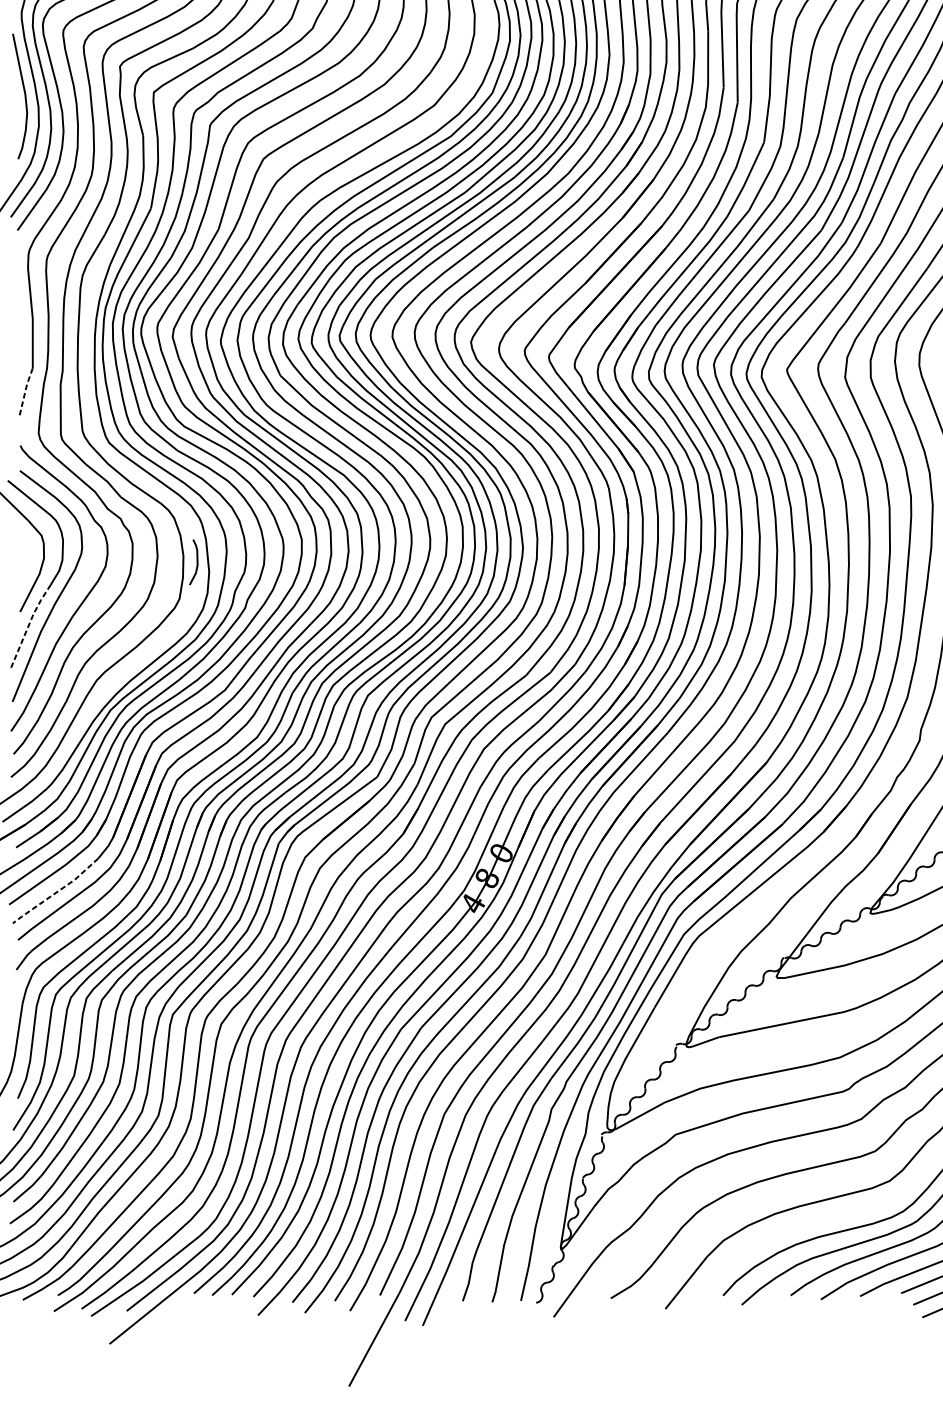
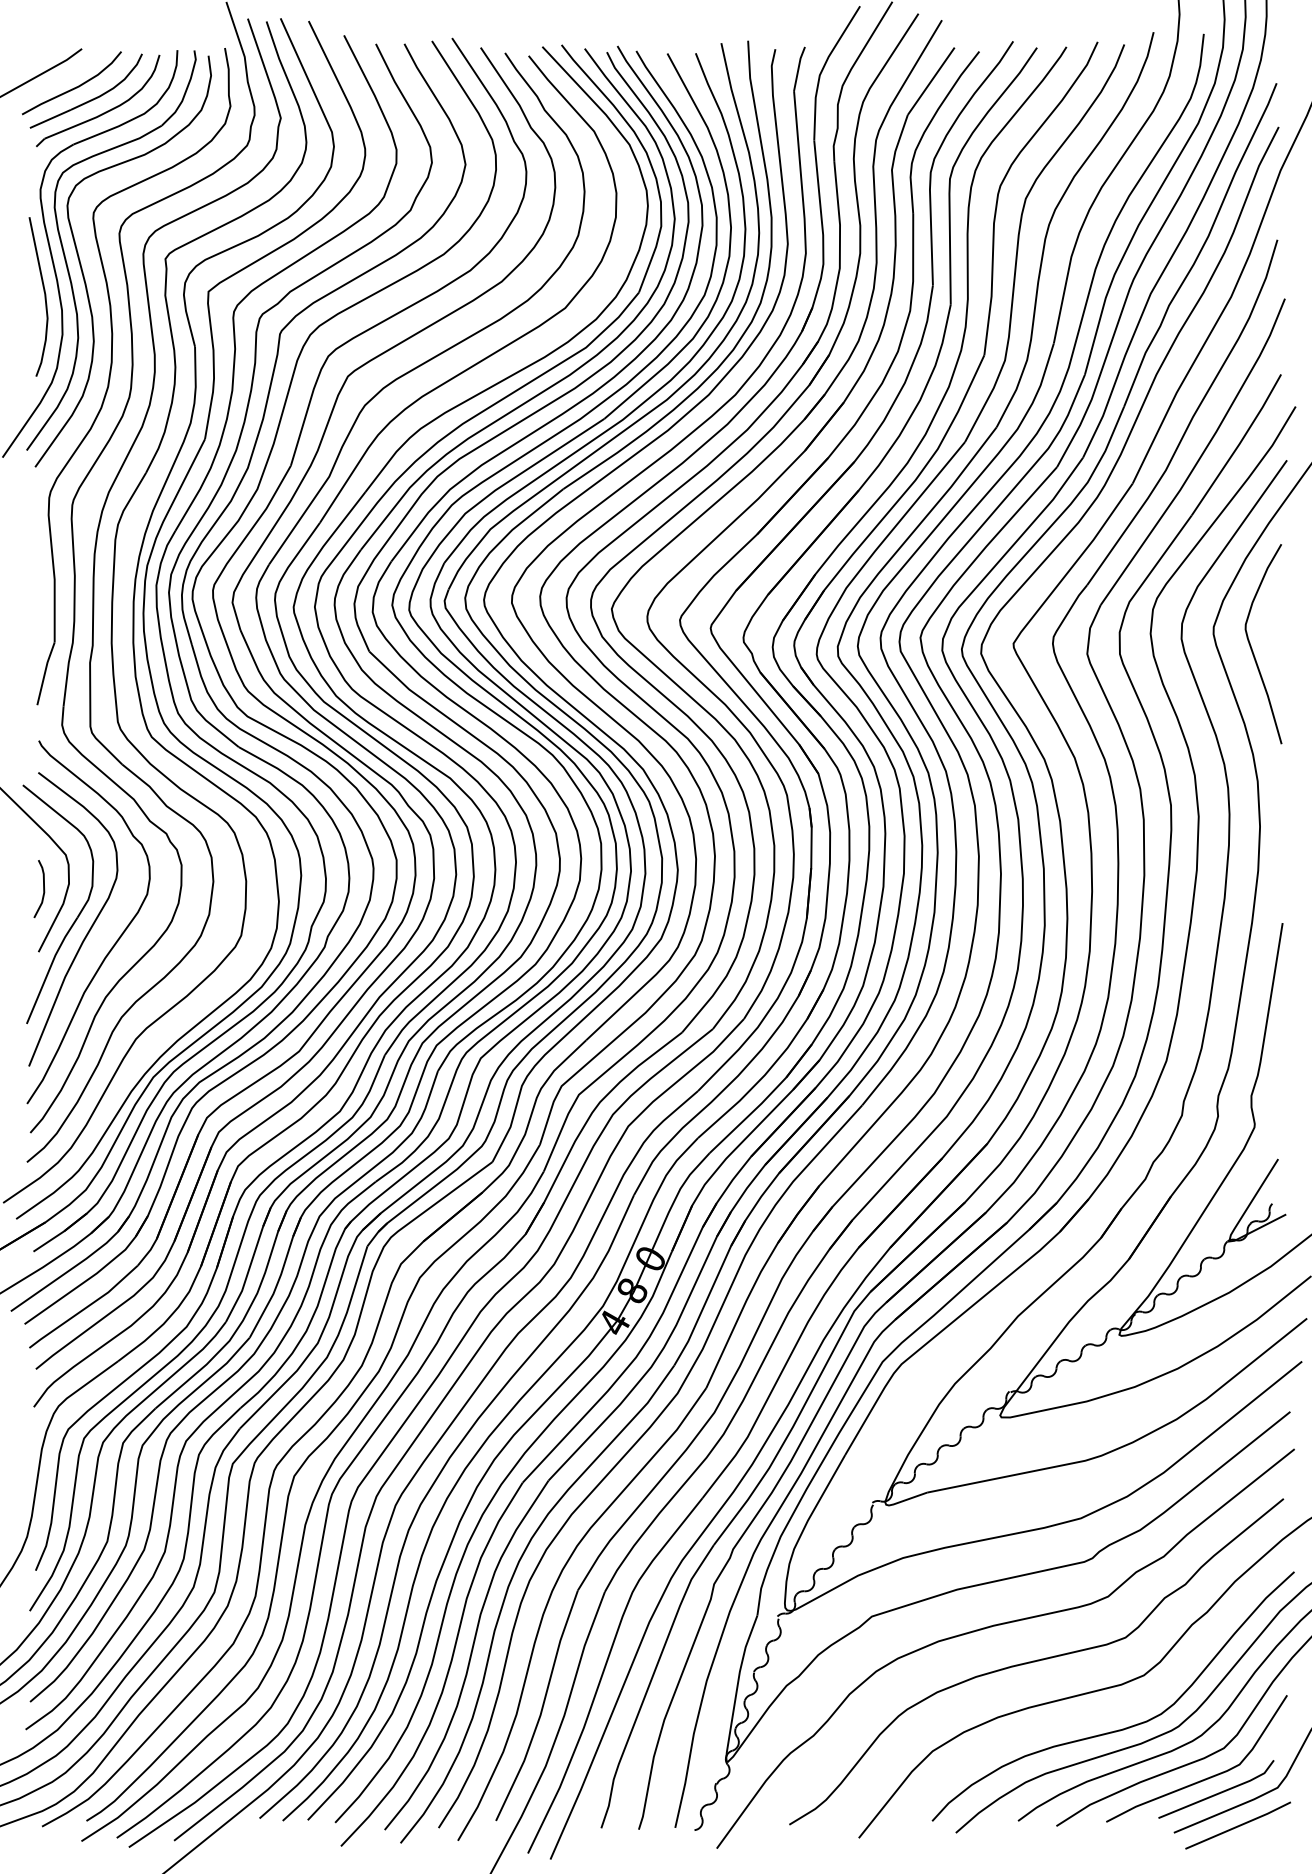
line: (24, 392) -> (44, 673), dashed -> solid
curve: (197, 562) -> (43, 889), moved
line: (28, 625) -> (49, 969), dashed -> solid
line: (56, 892) -> (84, 1308), dashed -> solid

